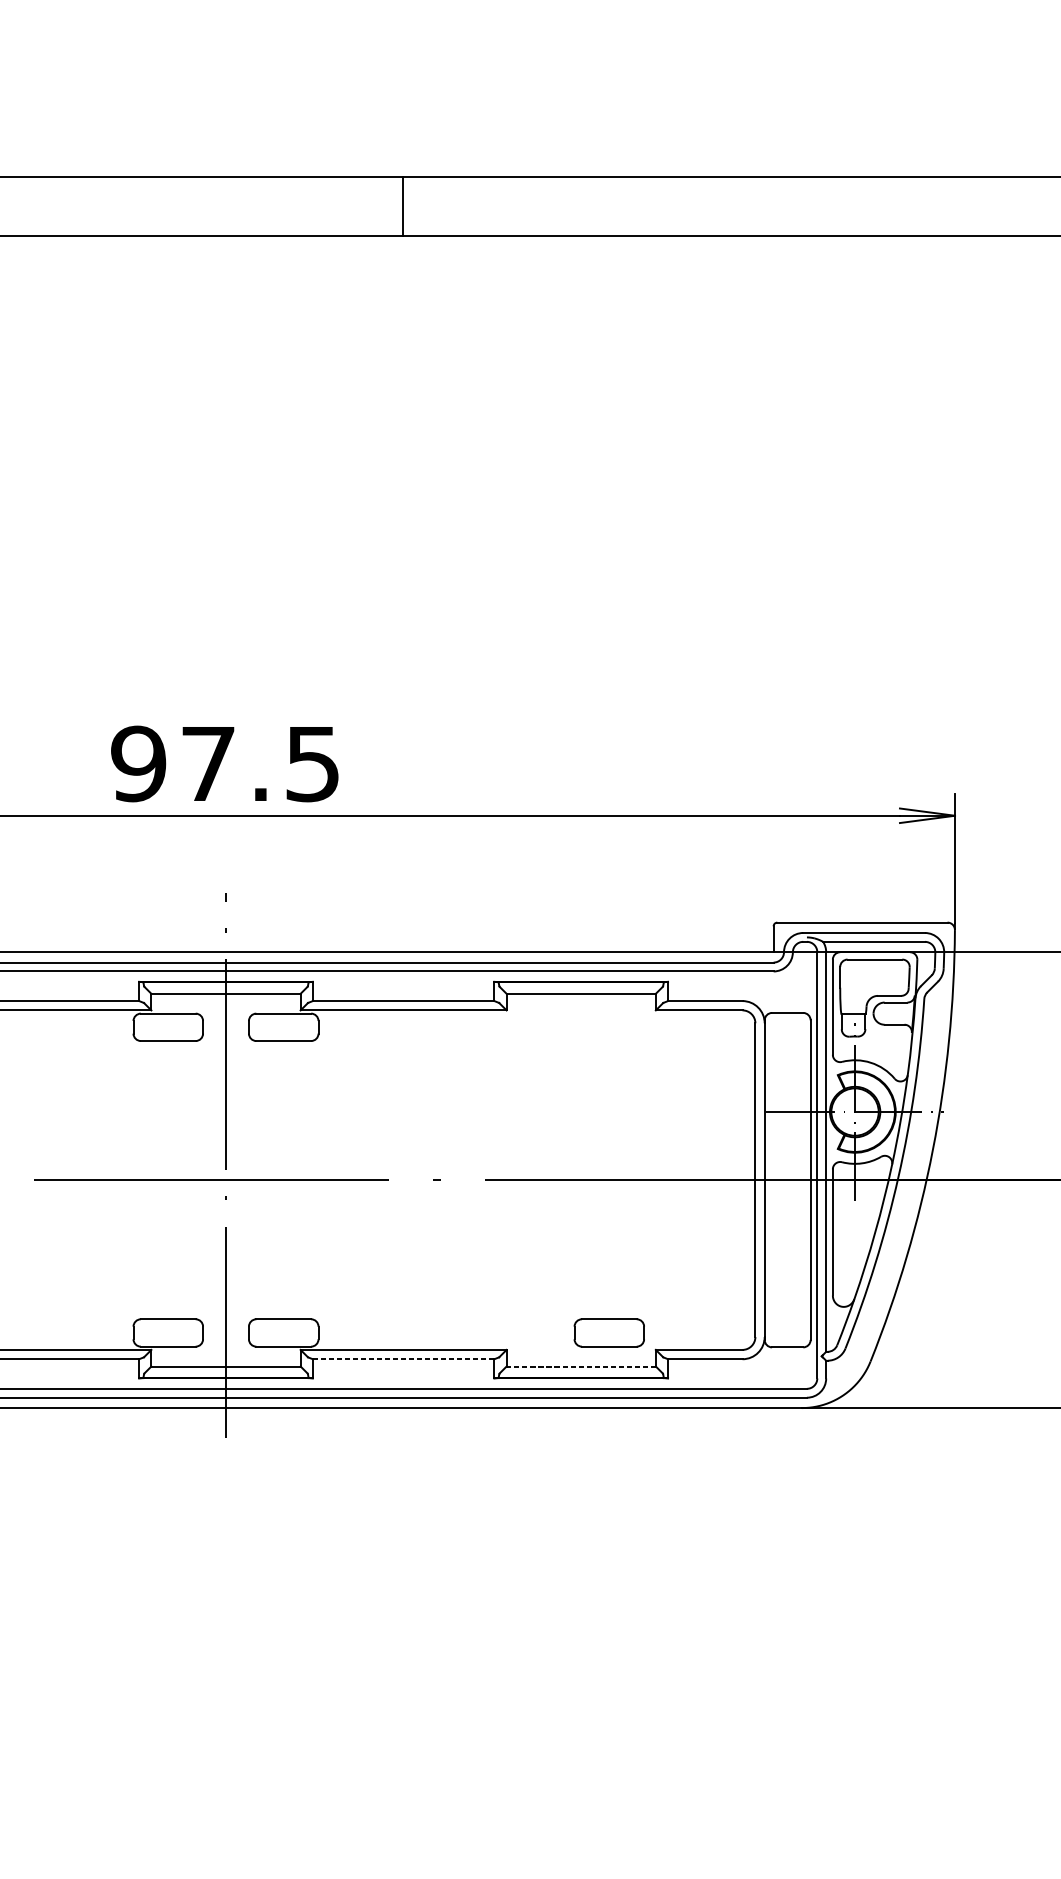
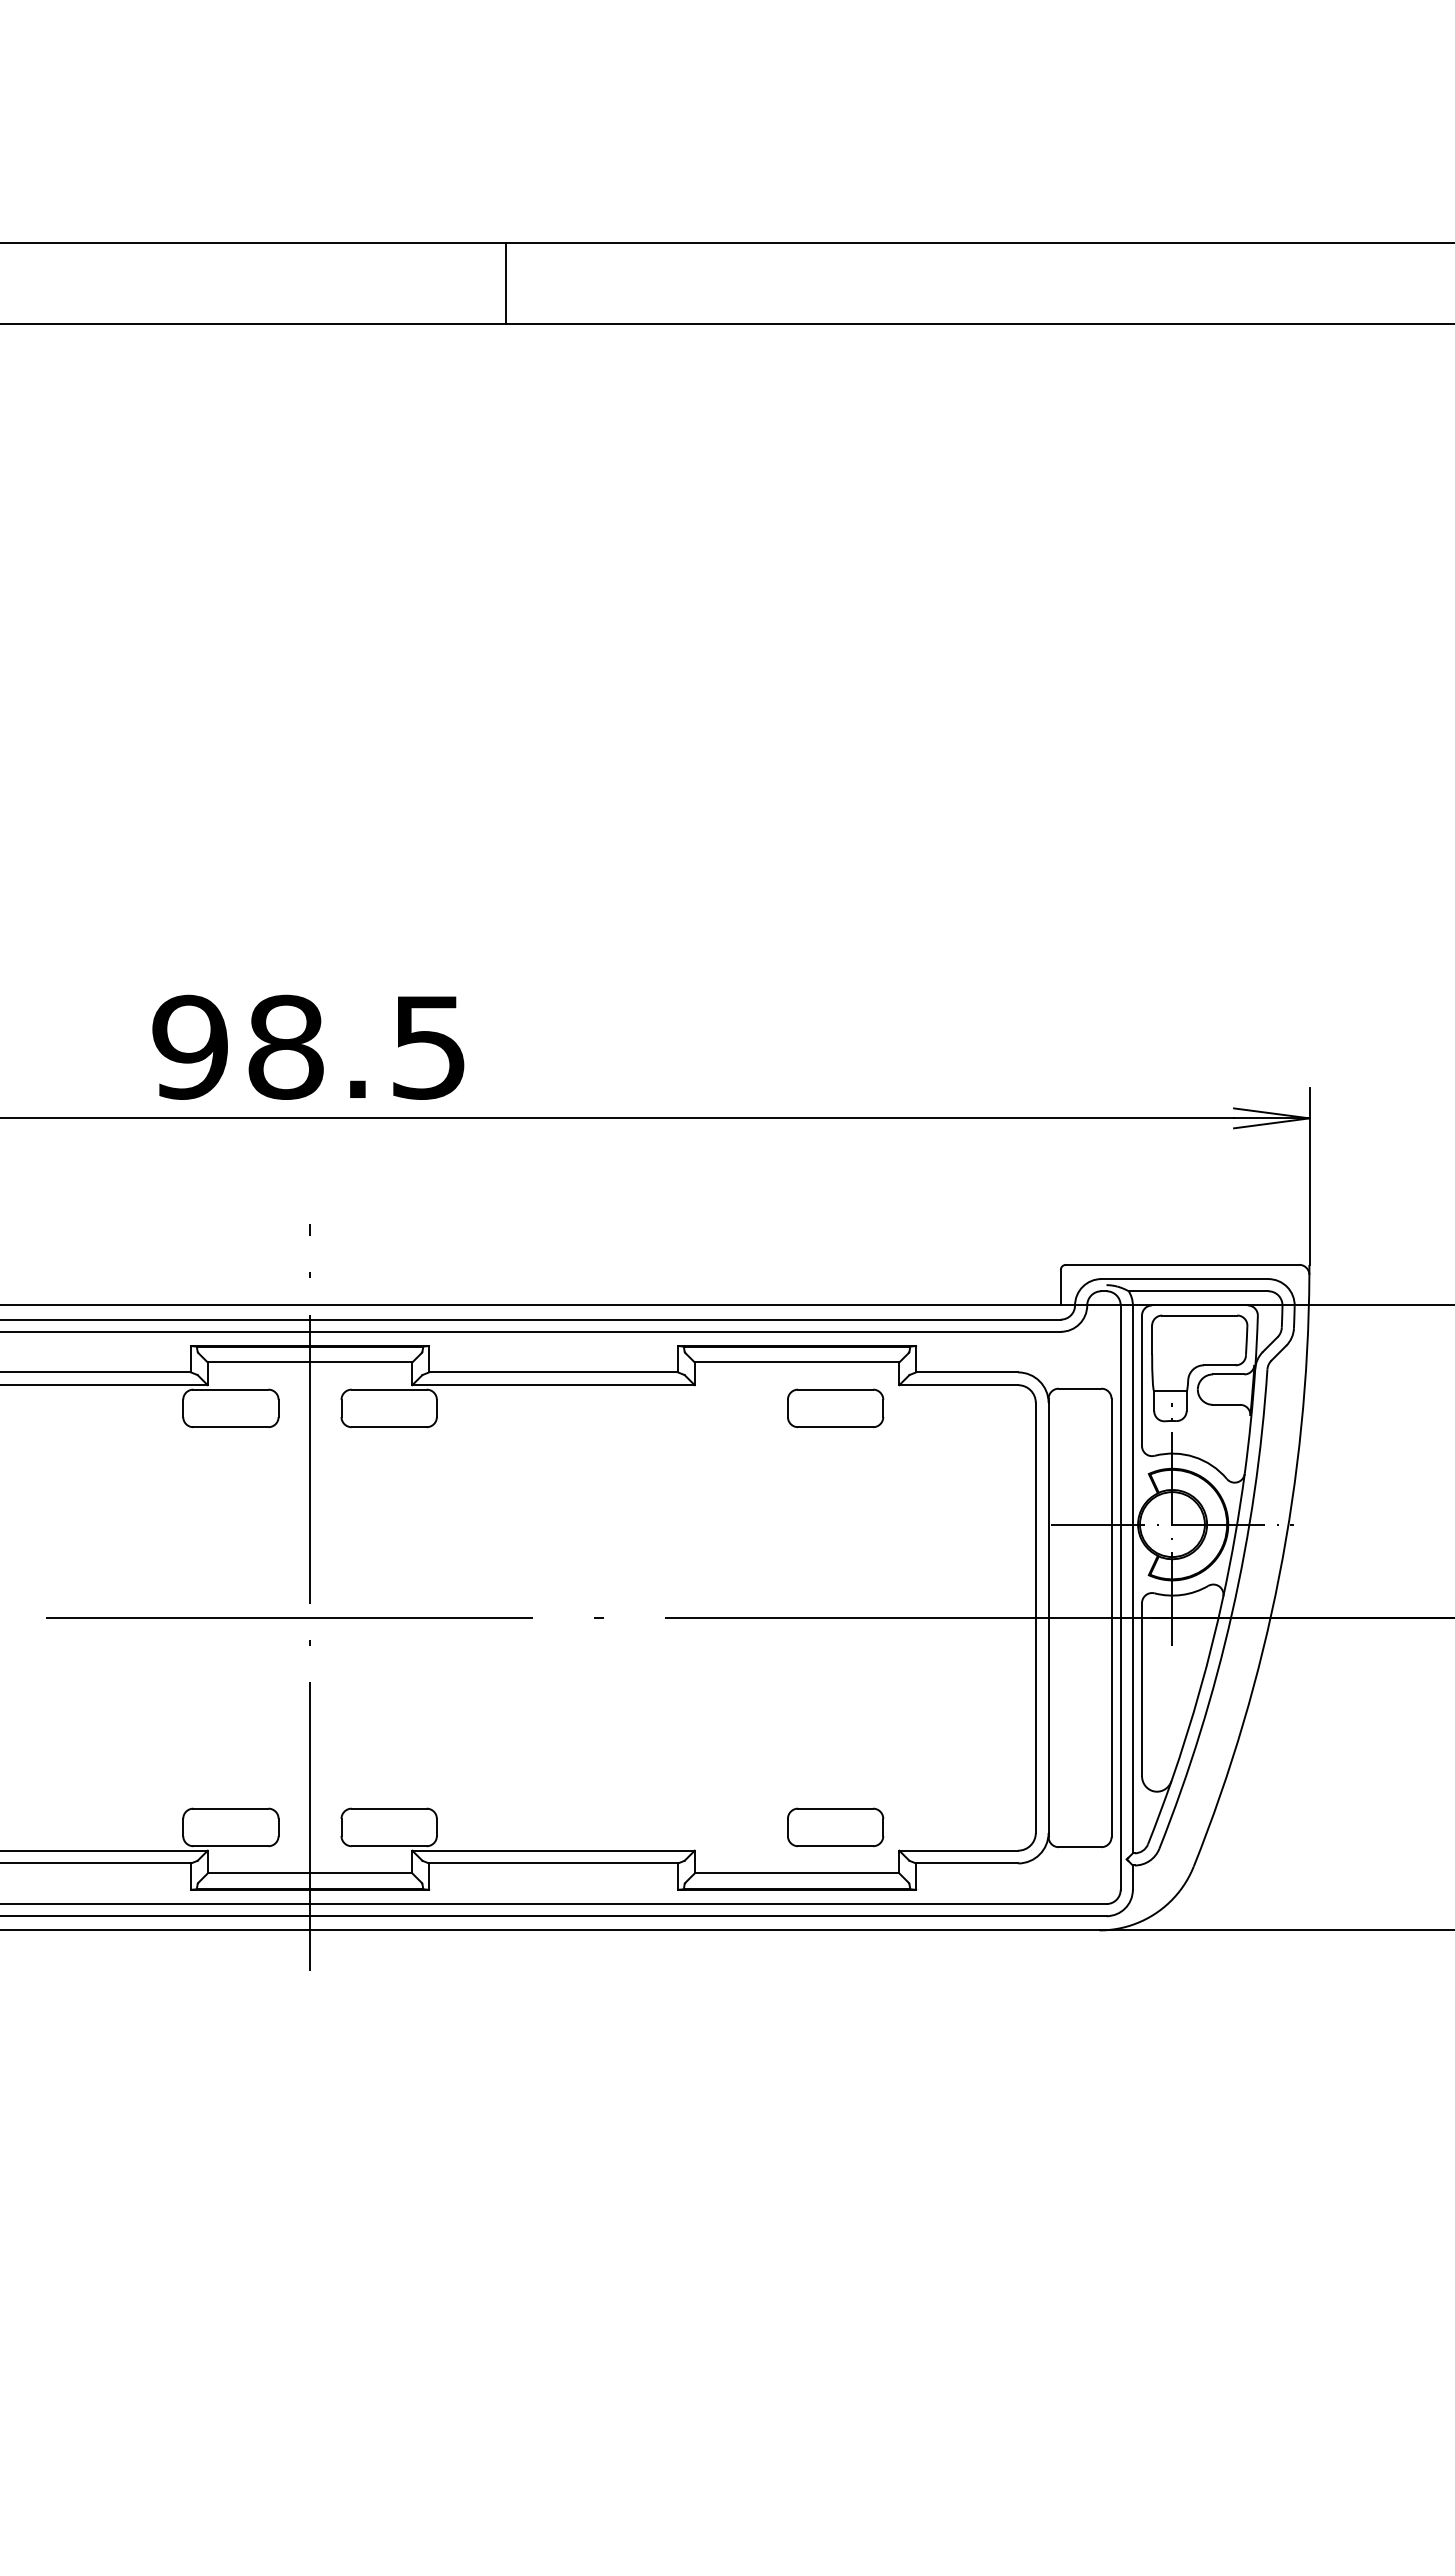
line: (402, 206) -> (506, 282), moved
text: (208, 763) -> (285, 1046), 97.5 -> 98.5
part: (609, 1027) -> (835, 1408), added
line: (403, 1359) -> (553, 1863), dashed -> solid
line: (580, 1366) -> (796, 1873), dashed -> solid

